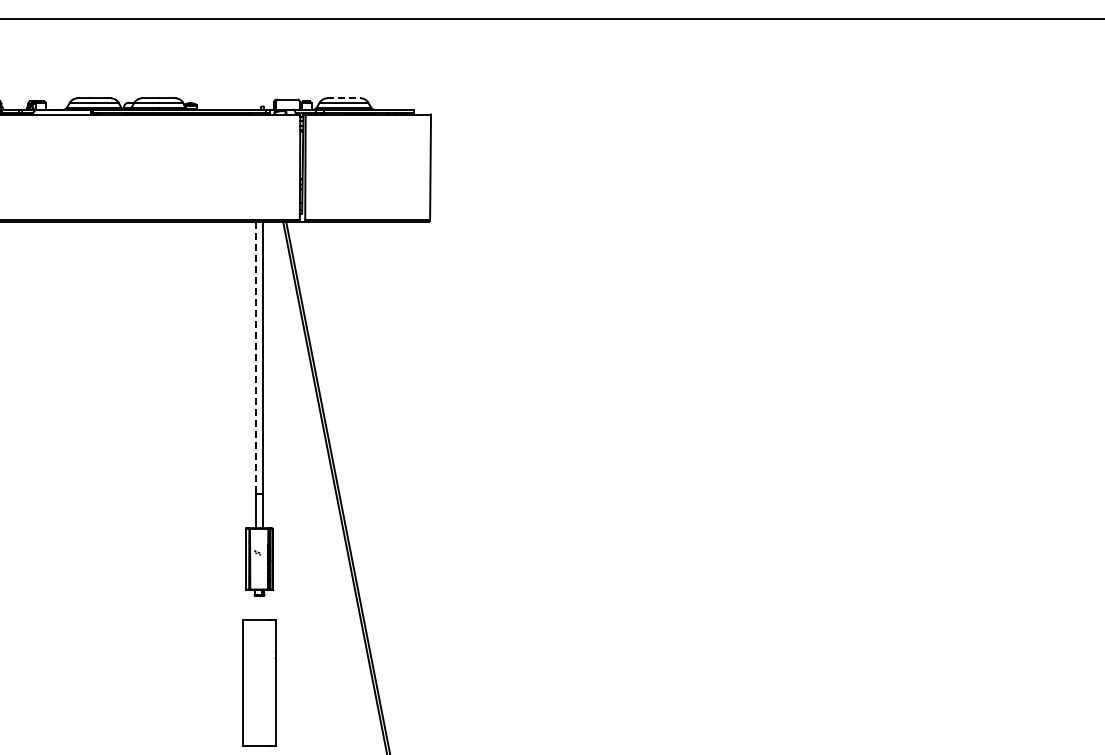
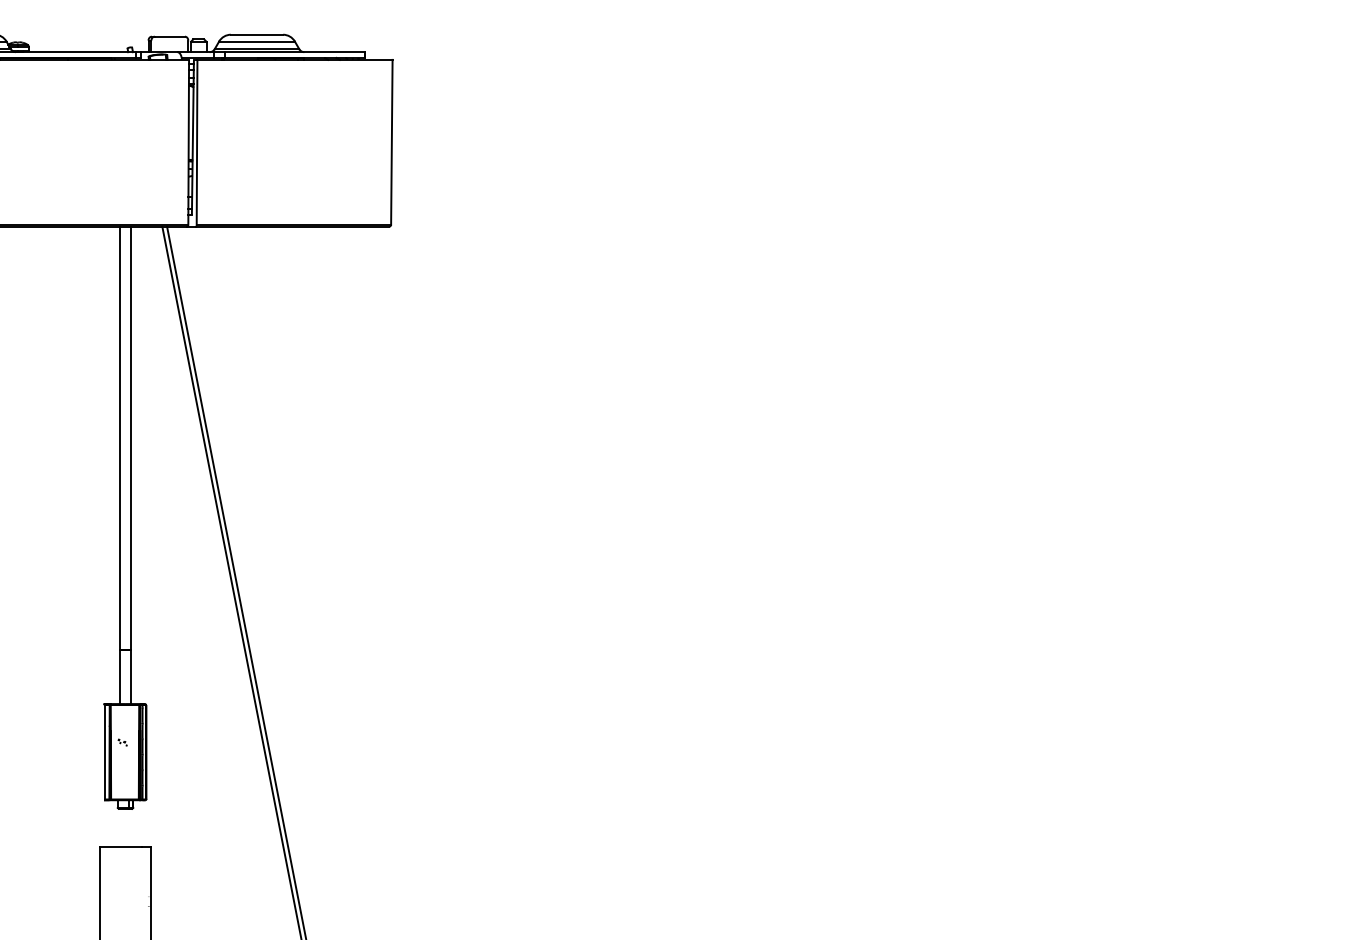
line: (343, 98) -> (256, 34), dashed -> solid
line: (256, 357) -> (120, 438), dashed -> solid

